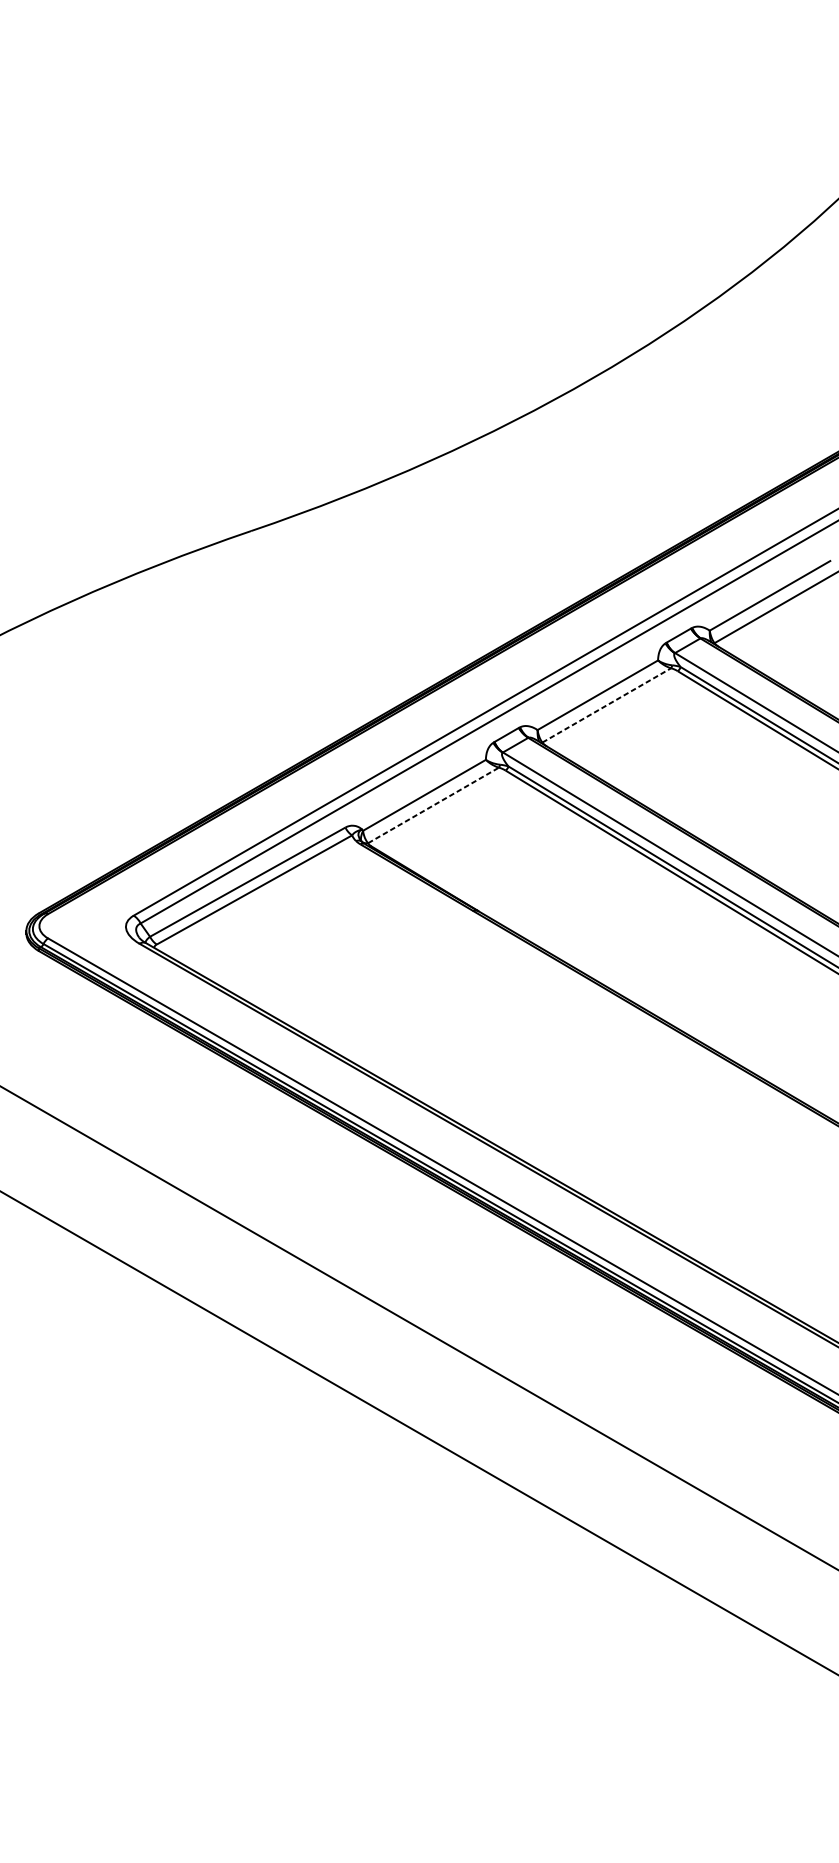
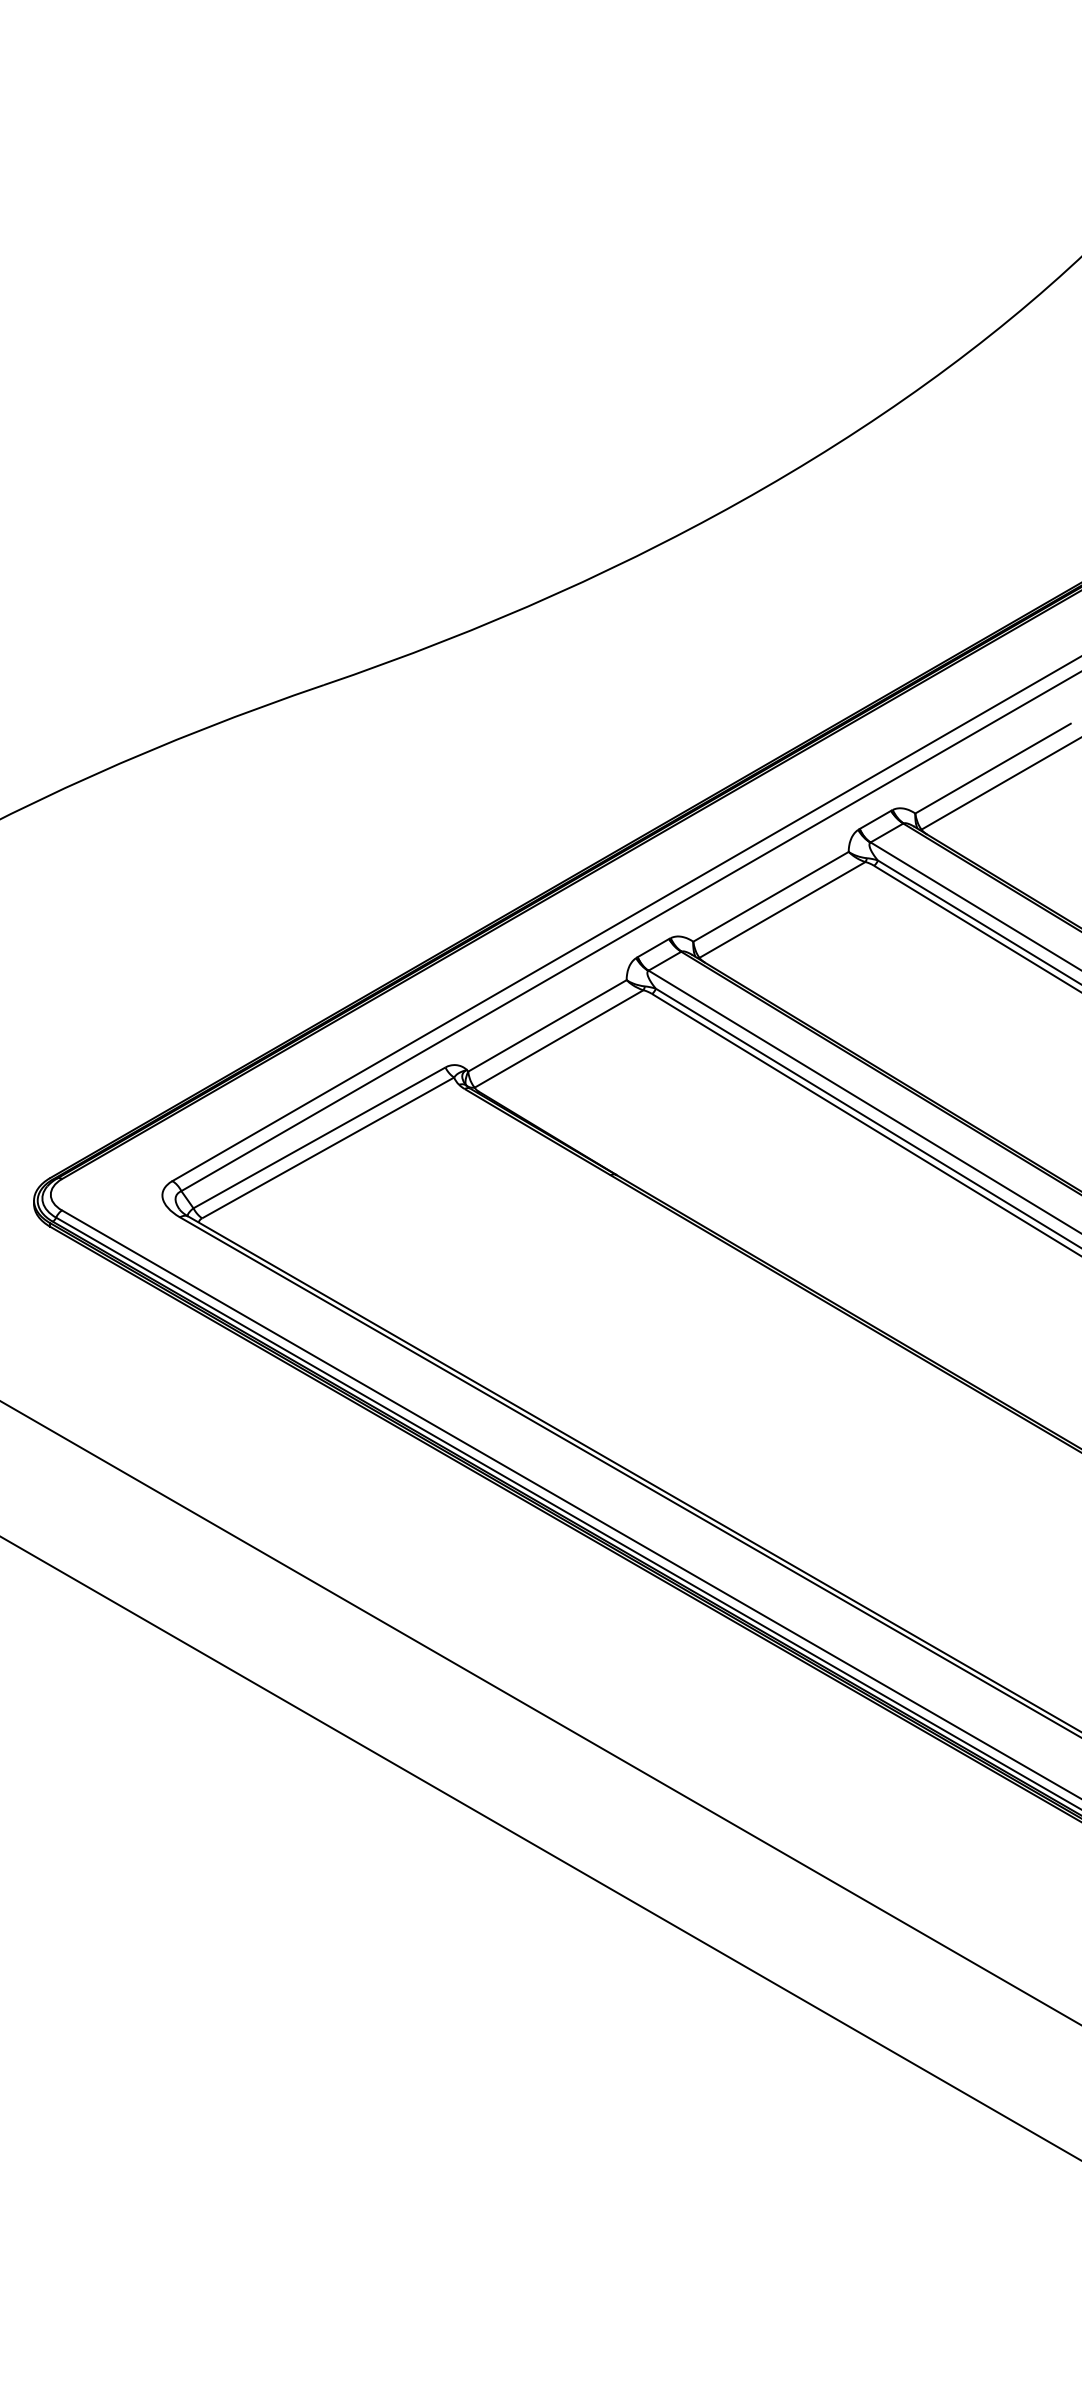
line: (606, 705) -> (782, 909), dashed -> solid
line: (433, 805) -> (559, 1038), dashed -> solid

